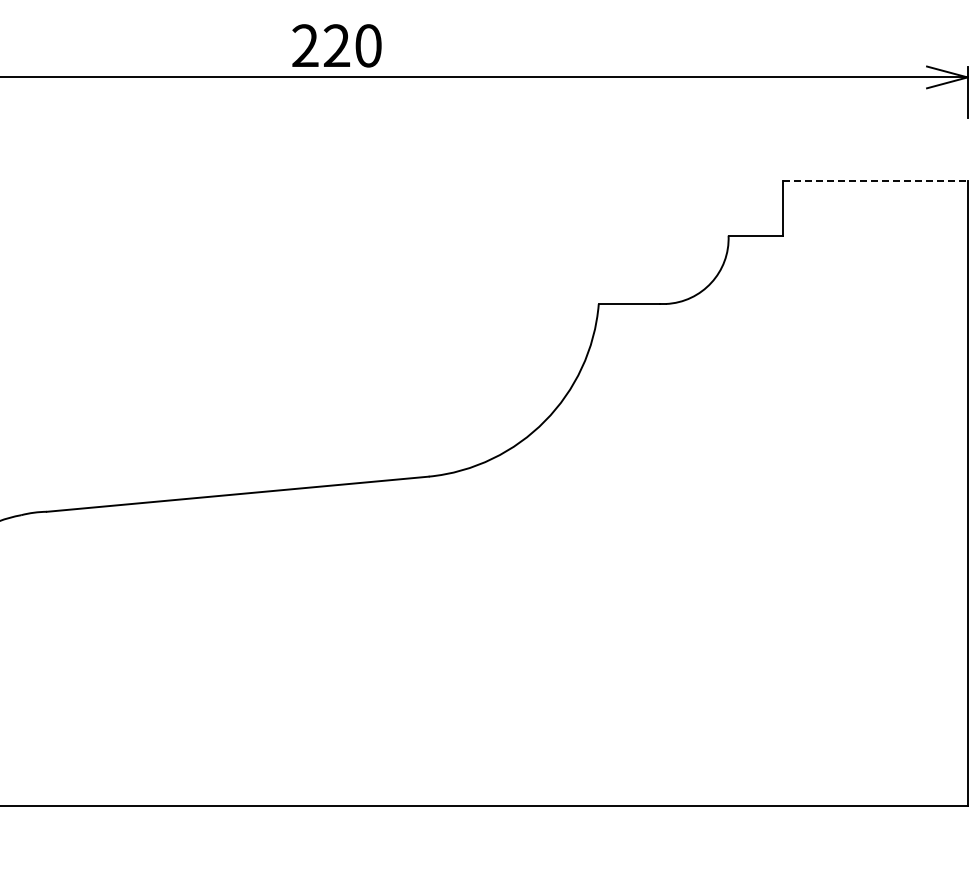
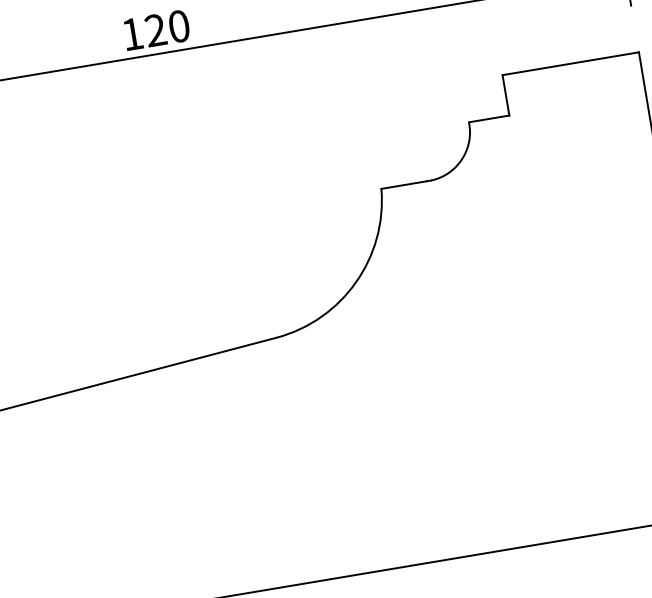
text: (305, 45) -> (132, 34), 220 -> 120
line: (875, 181) -> (570, 64), dashed -> solid

